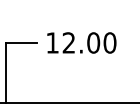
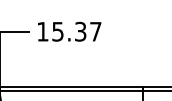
text: (89, 42) -> (76, 31), 12.00 -> 15.37

